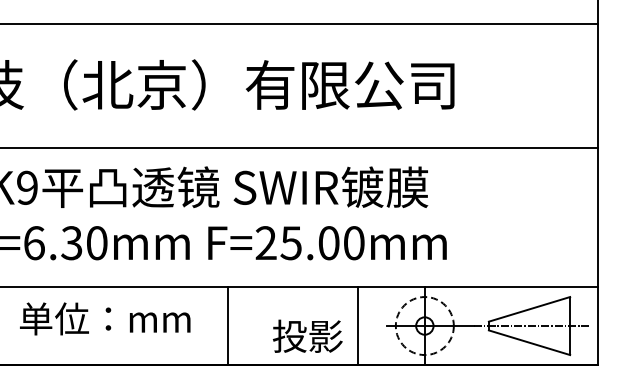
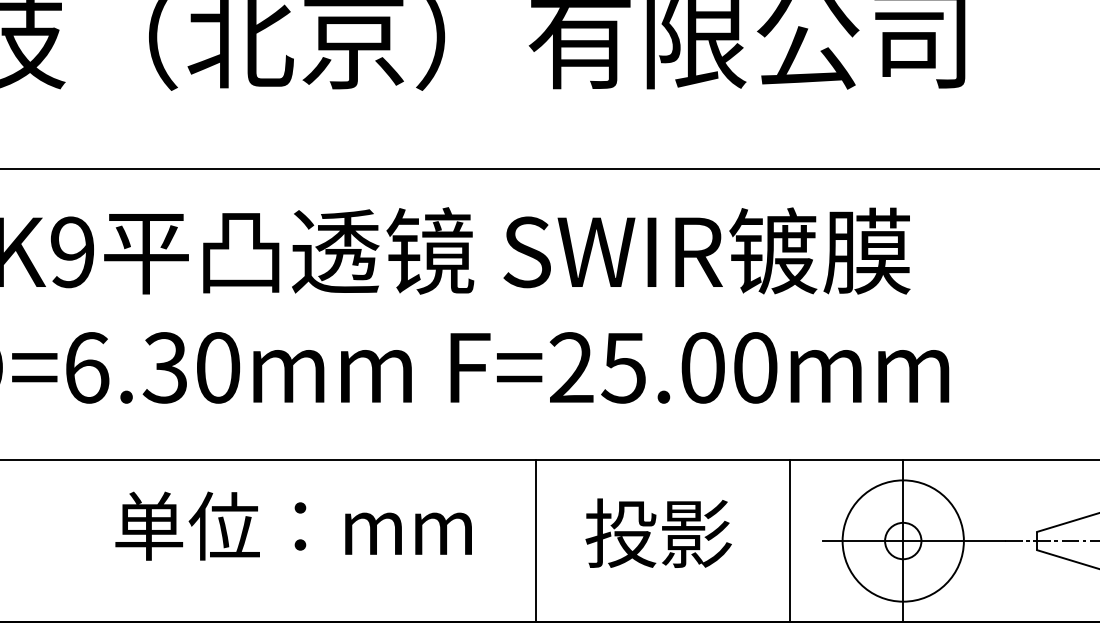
text: (105, 318) -> (294, 525), moved
line: (228, 325) -> (536, 539), moved
line: (357, 325) -> (789, 539), moved
circle: (424, 326) -> (902, 542), dashed -> solid
text: (307, 335) -> (657, 531), moved

